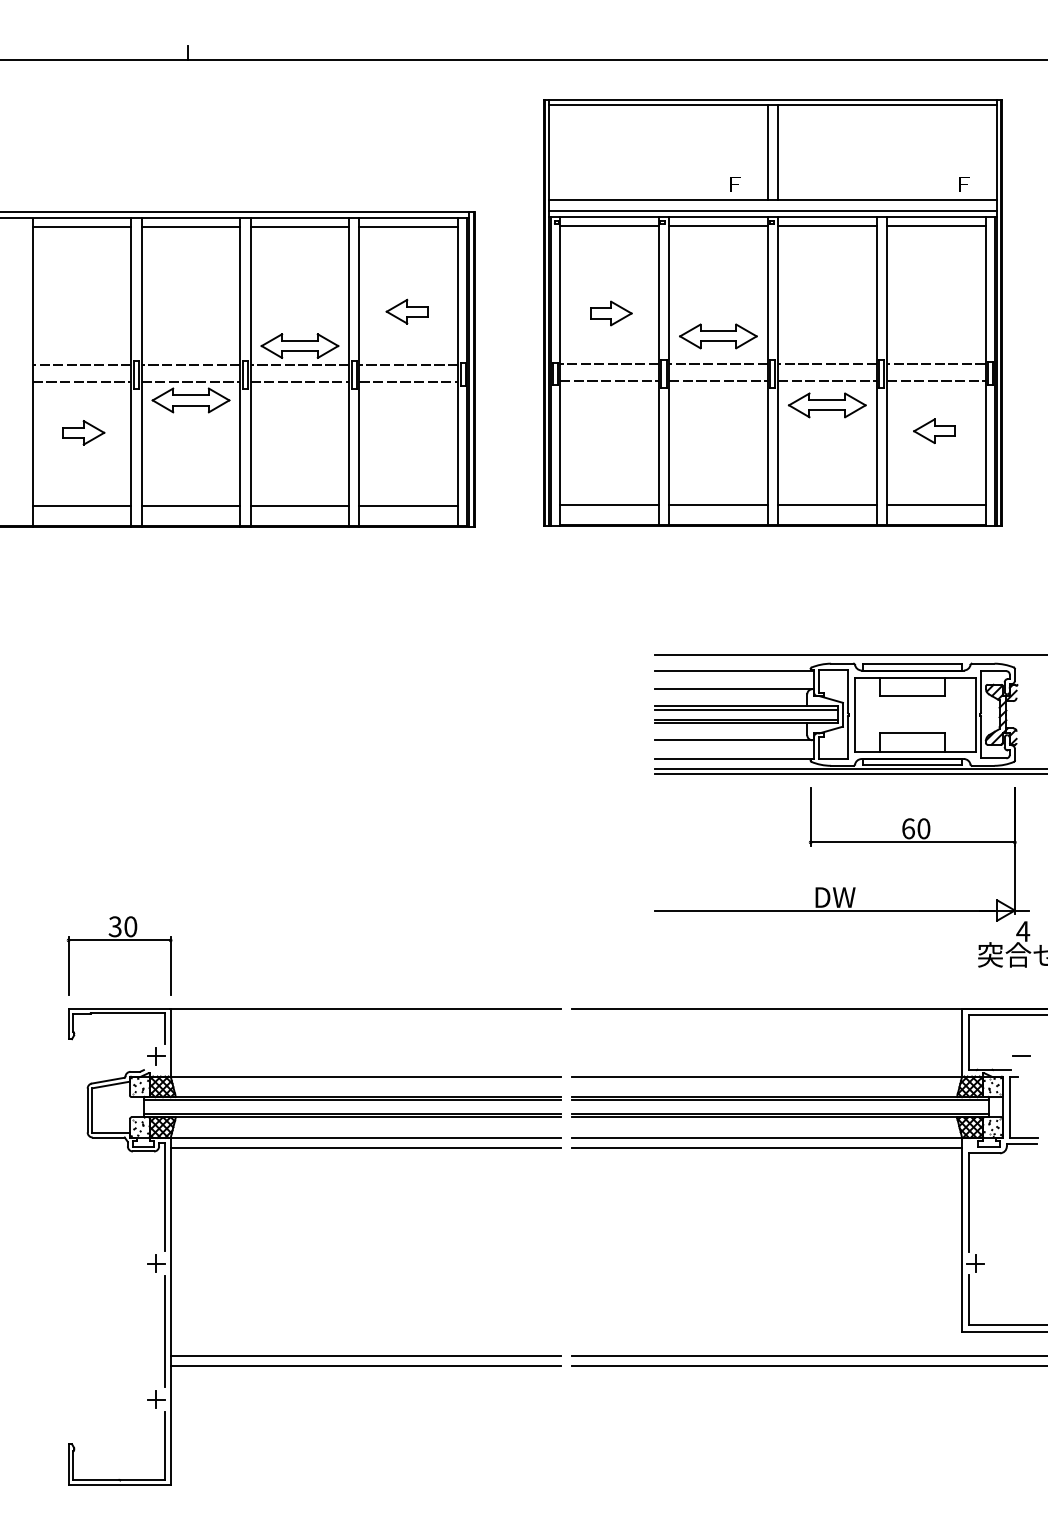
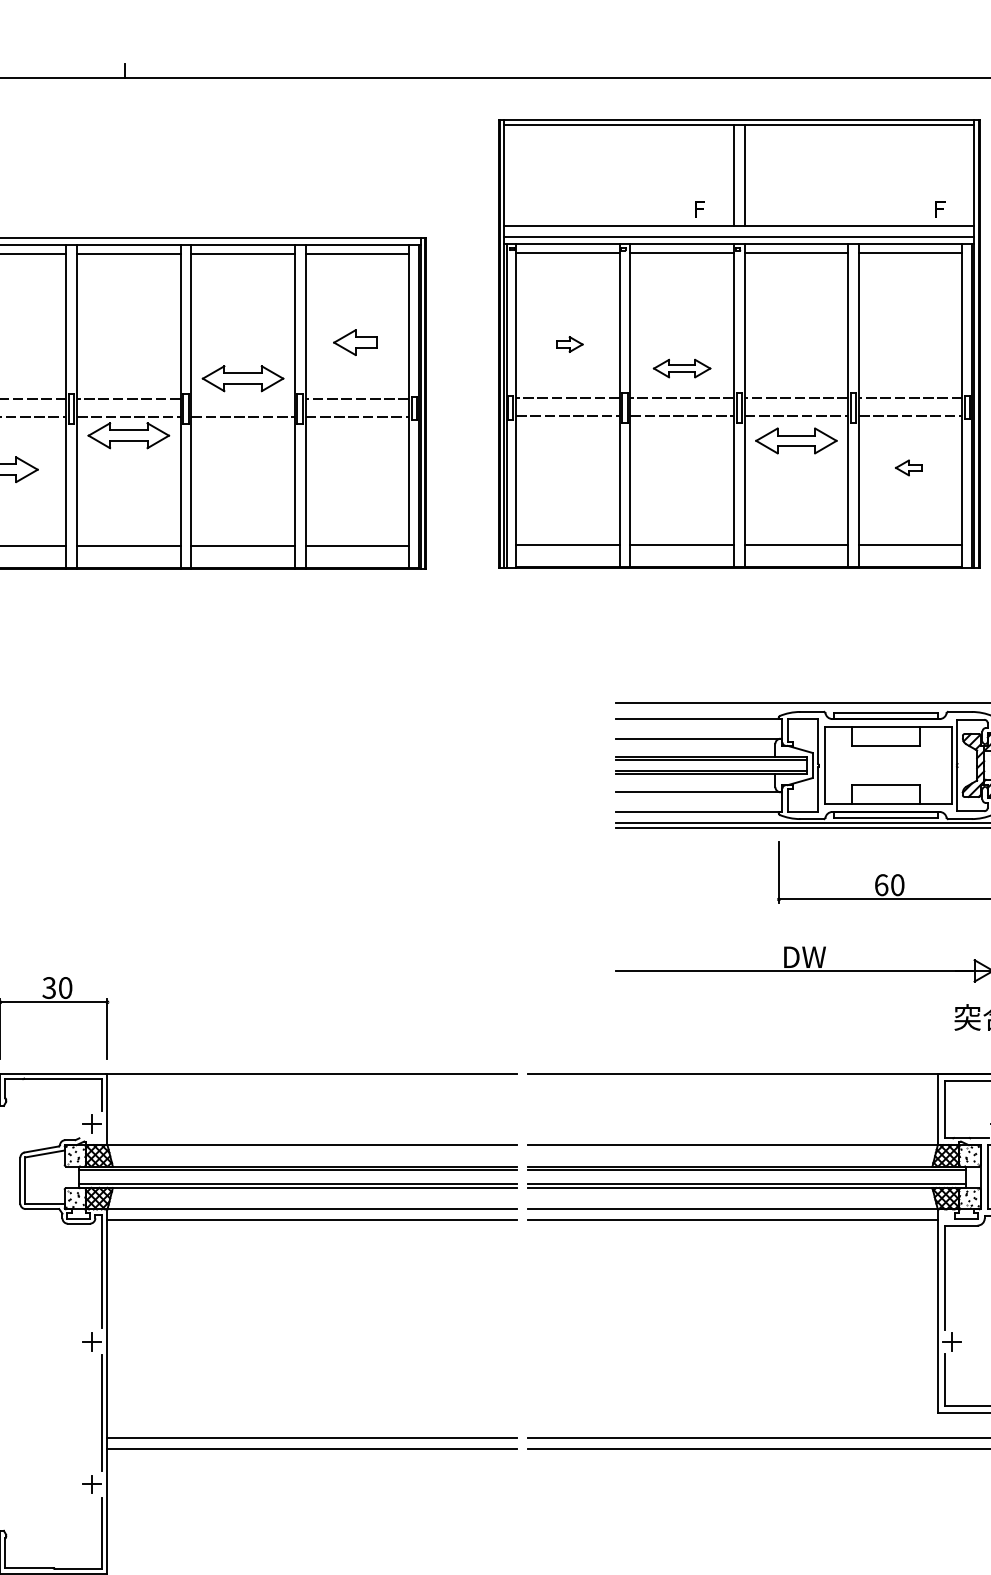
part: (611, 313) -> (569, 344), size x0.6
part: (718, 336) -> (682, 368), size x0.7
line: (299, 365) -> (242, 399), removed
part: (934, 430) -> (908, 467), size x0.6

